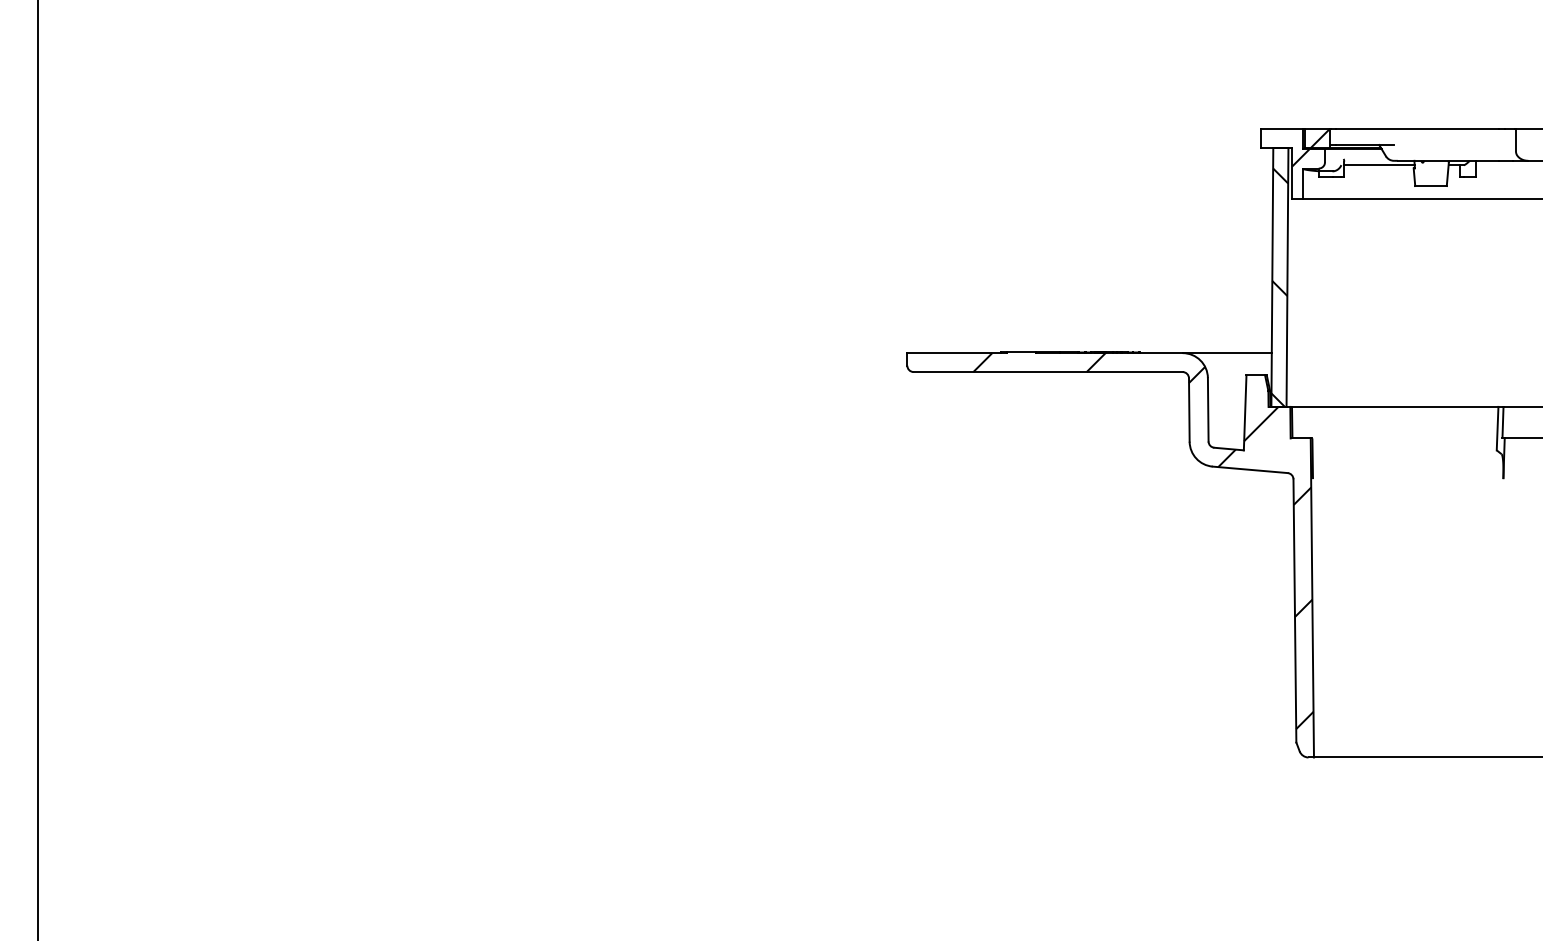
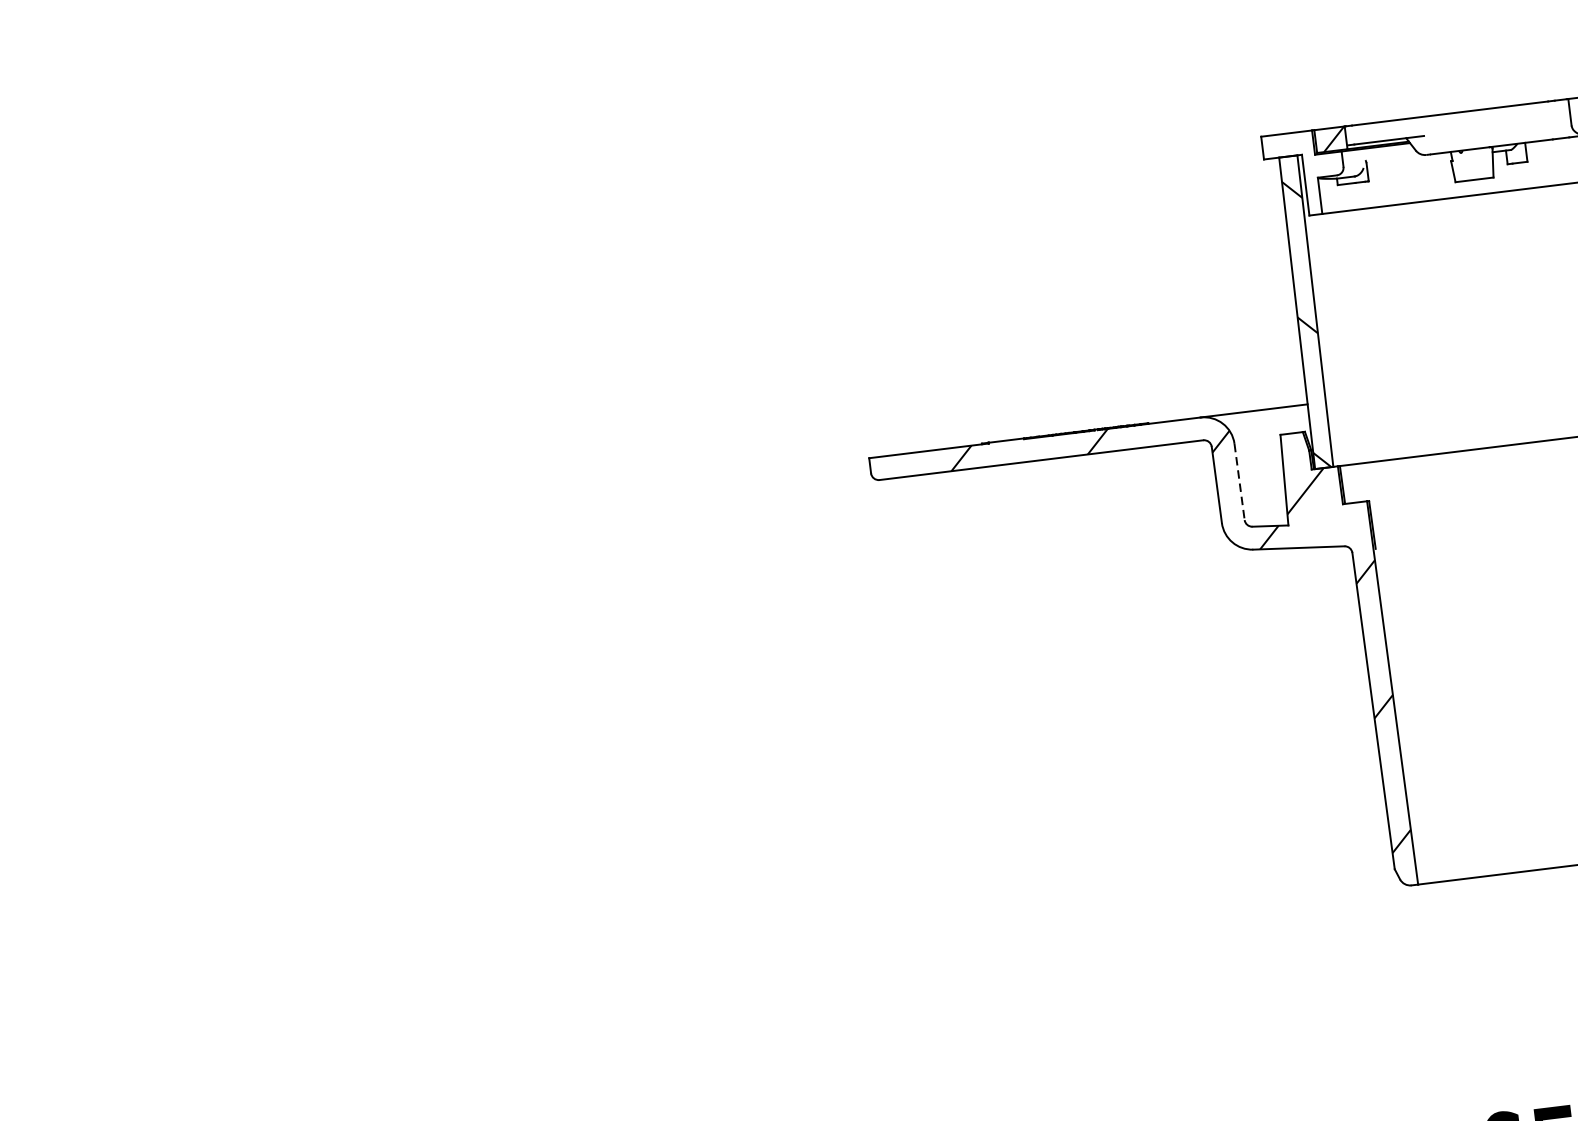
hatch: (1300, 157) -> (1313, 164), removed
line: (1379, 165) -> (1409, 162), removed
line: (1208, 409) -> (1239, 481), solid -> dashed

